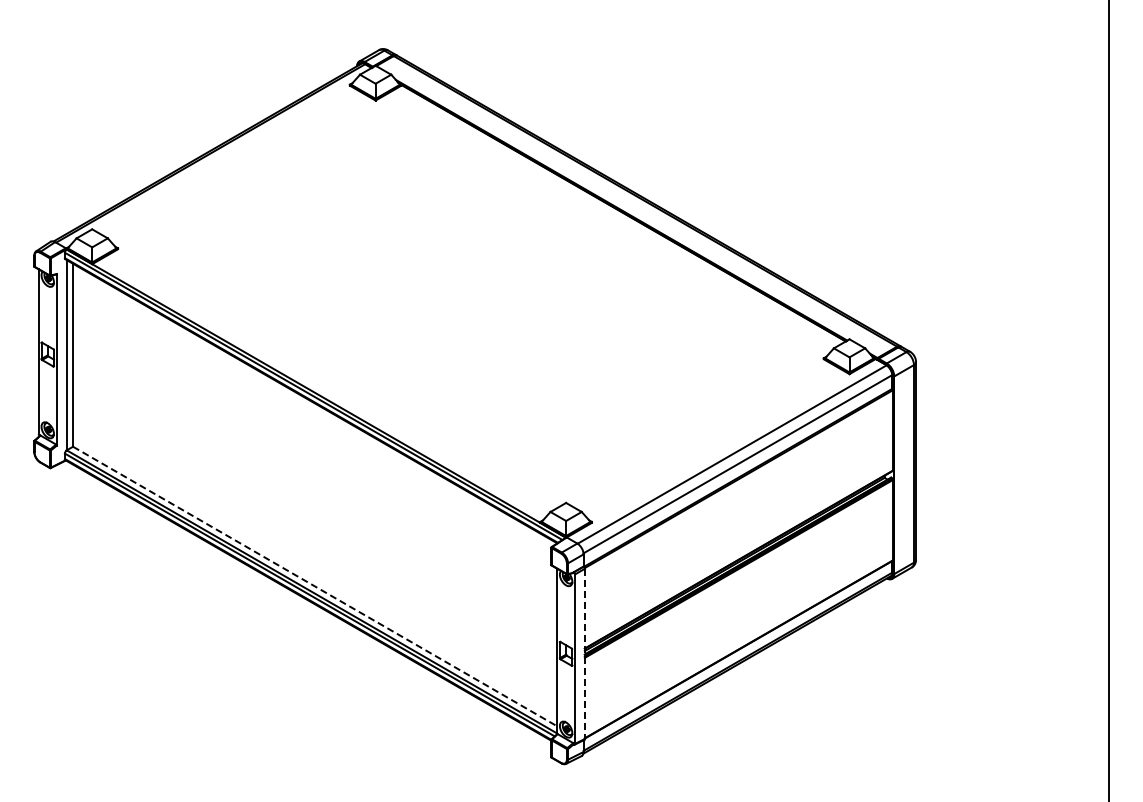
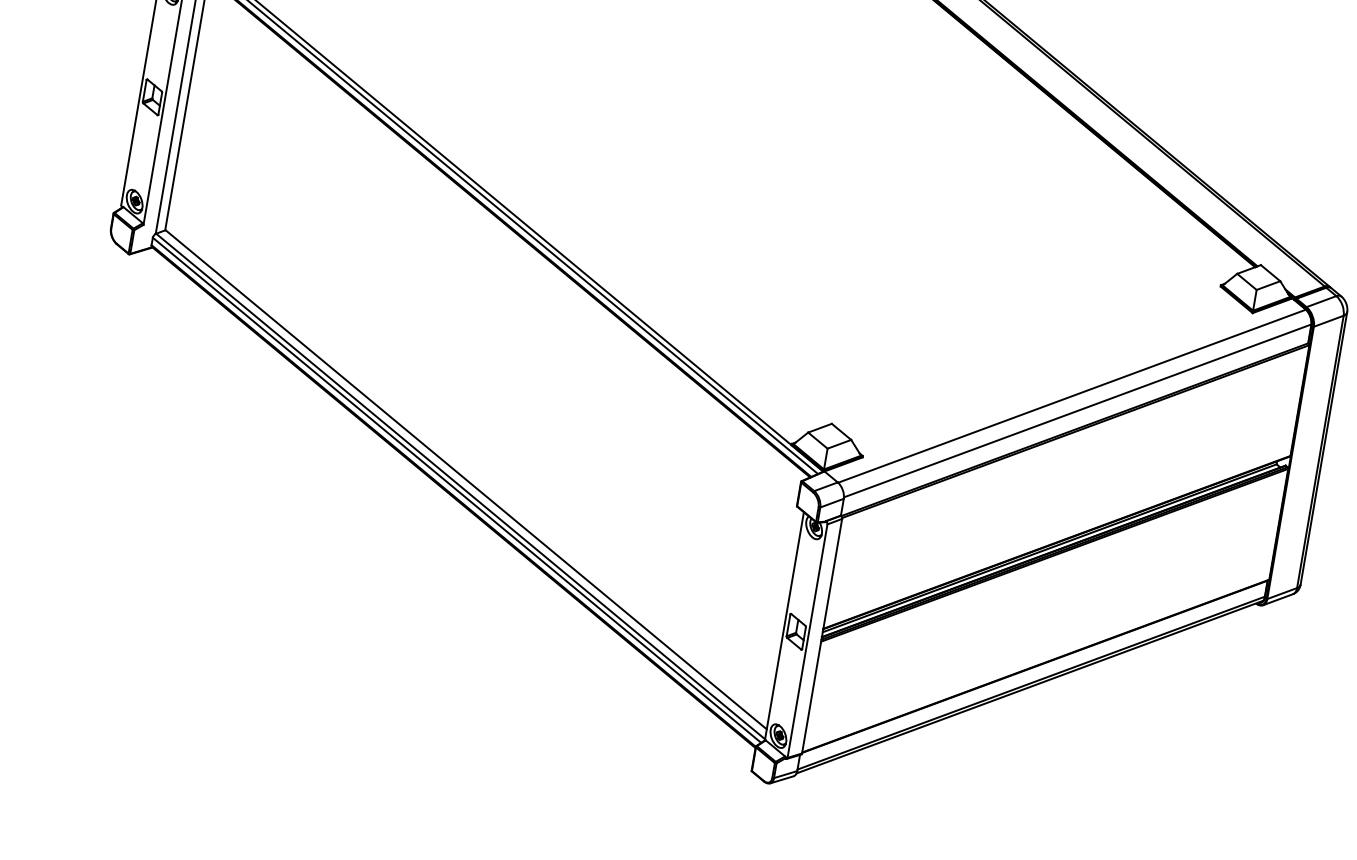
line: (315, 586) -> (466, 479), dashed -> solid
line: (584, 654) -> (821, 636), dashed -> solid

